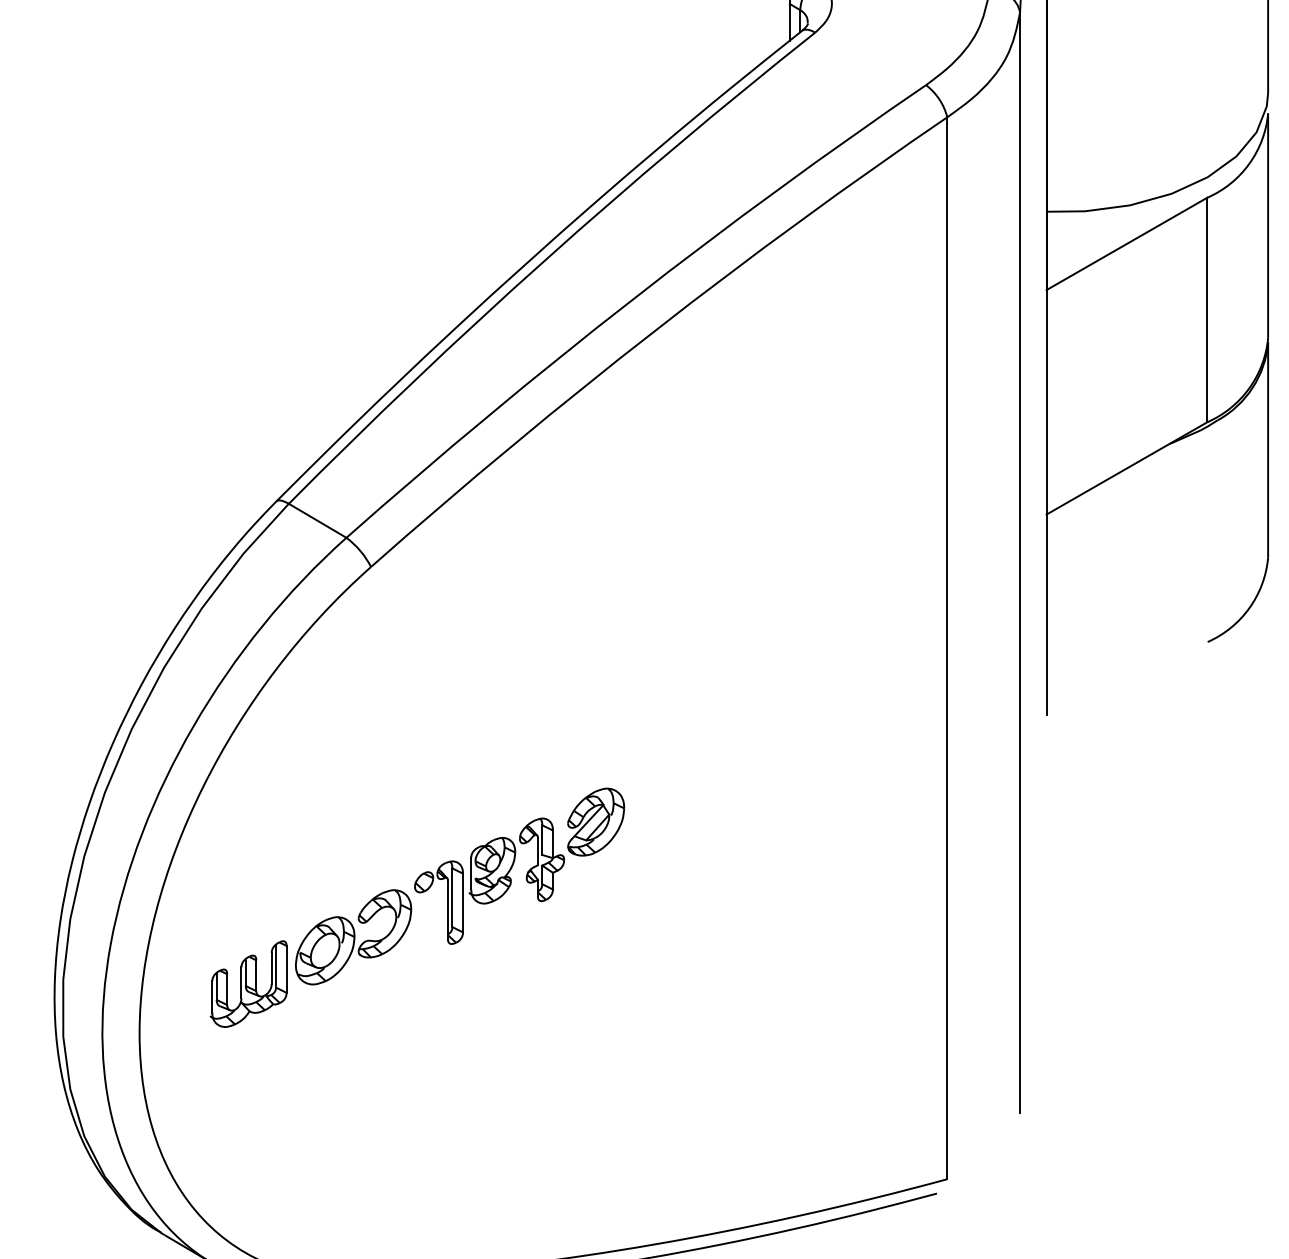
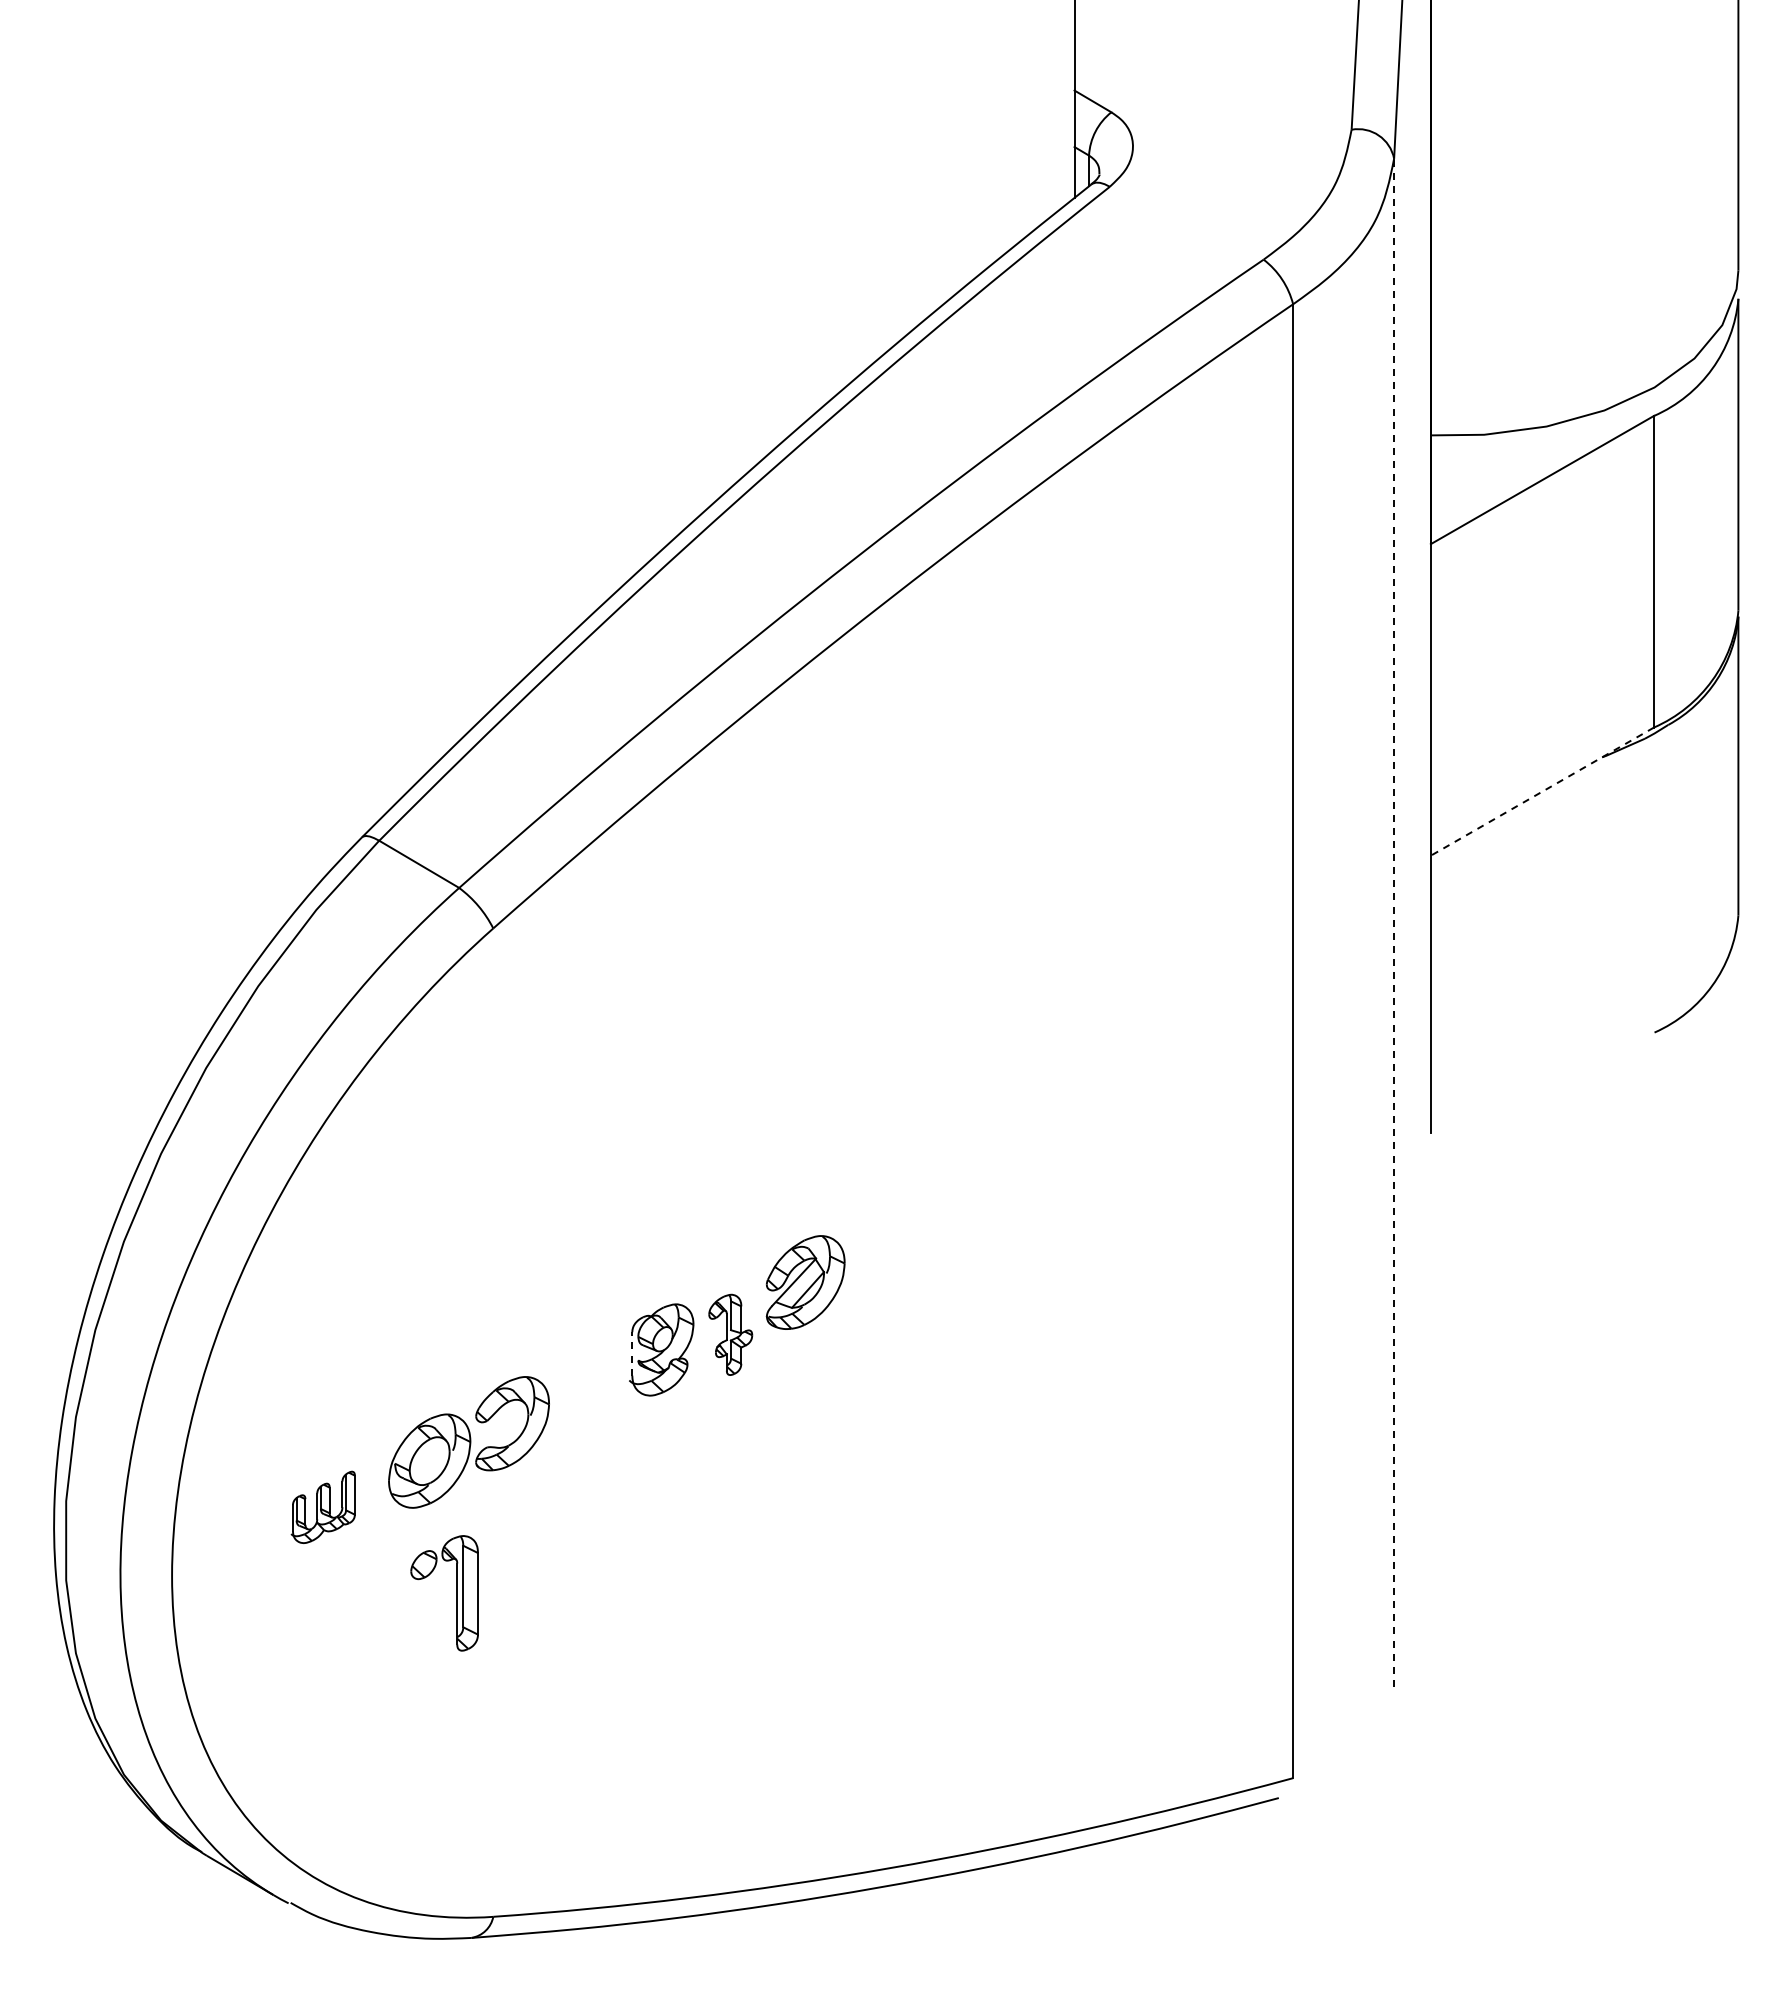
line: (1126, 468) -> (1542, 791), solid -> dashed
line: (1020, 562) -> (1394, 922), solid -> dashed
part: (541, 859) -> (730, 1334), size x0.7
line: (471, 873) -> (632, 1353), solid -> dashed
part: (447, 902) -> (456, 1593), moved
part: (247, 984) -> (322, 1507), size x0.6

